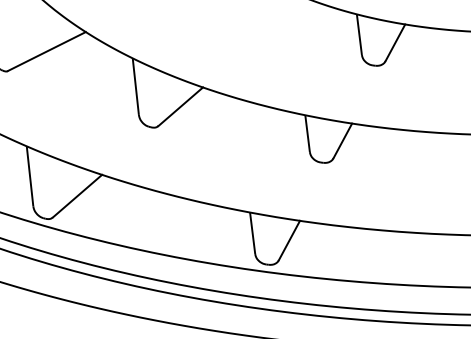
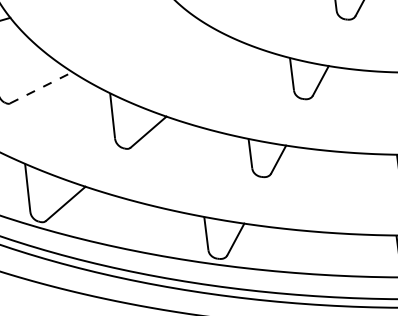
line: (47, 51) -> (41, 87), solid -> dashed

